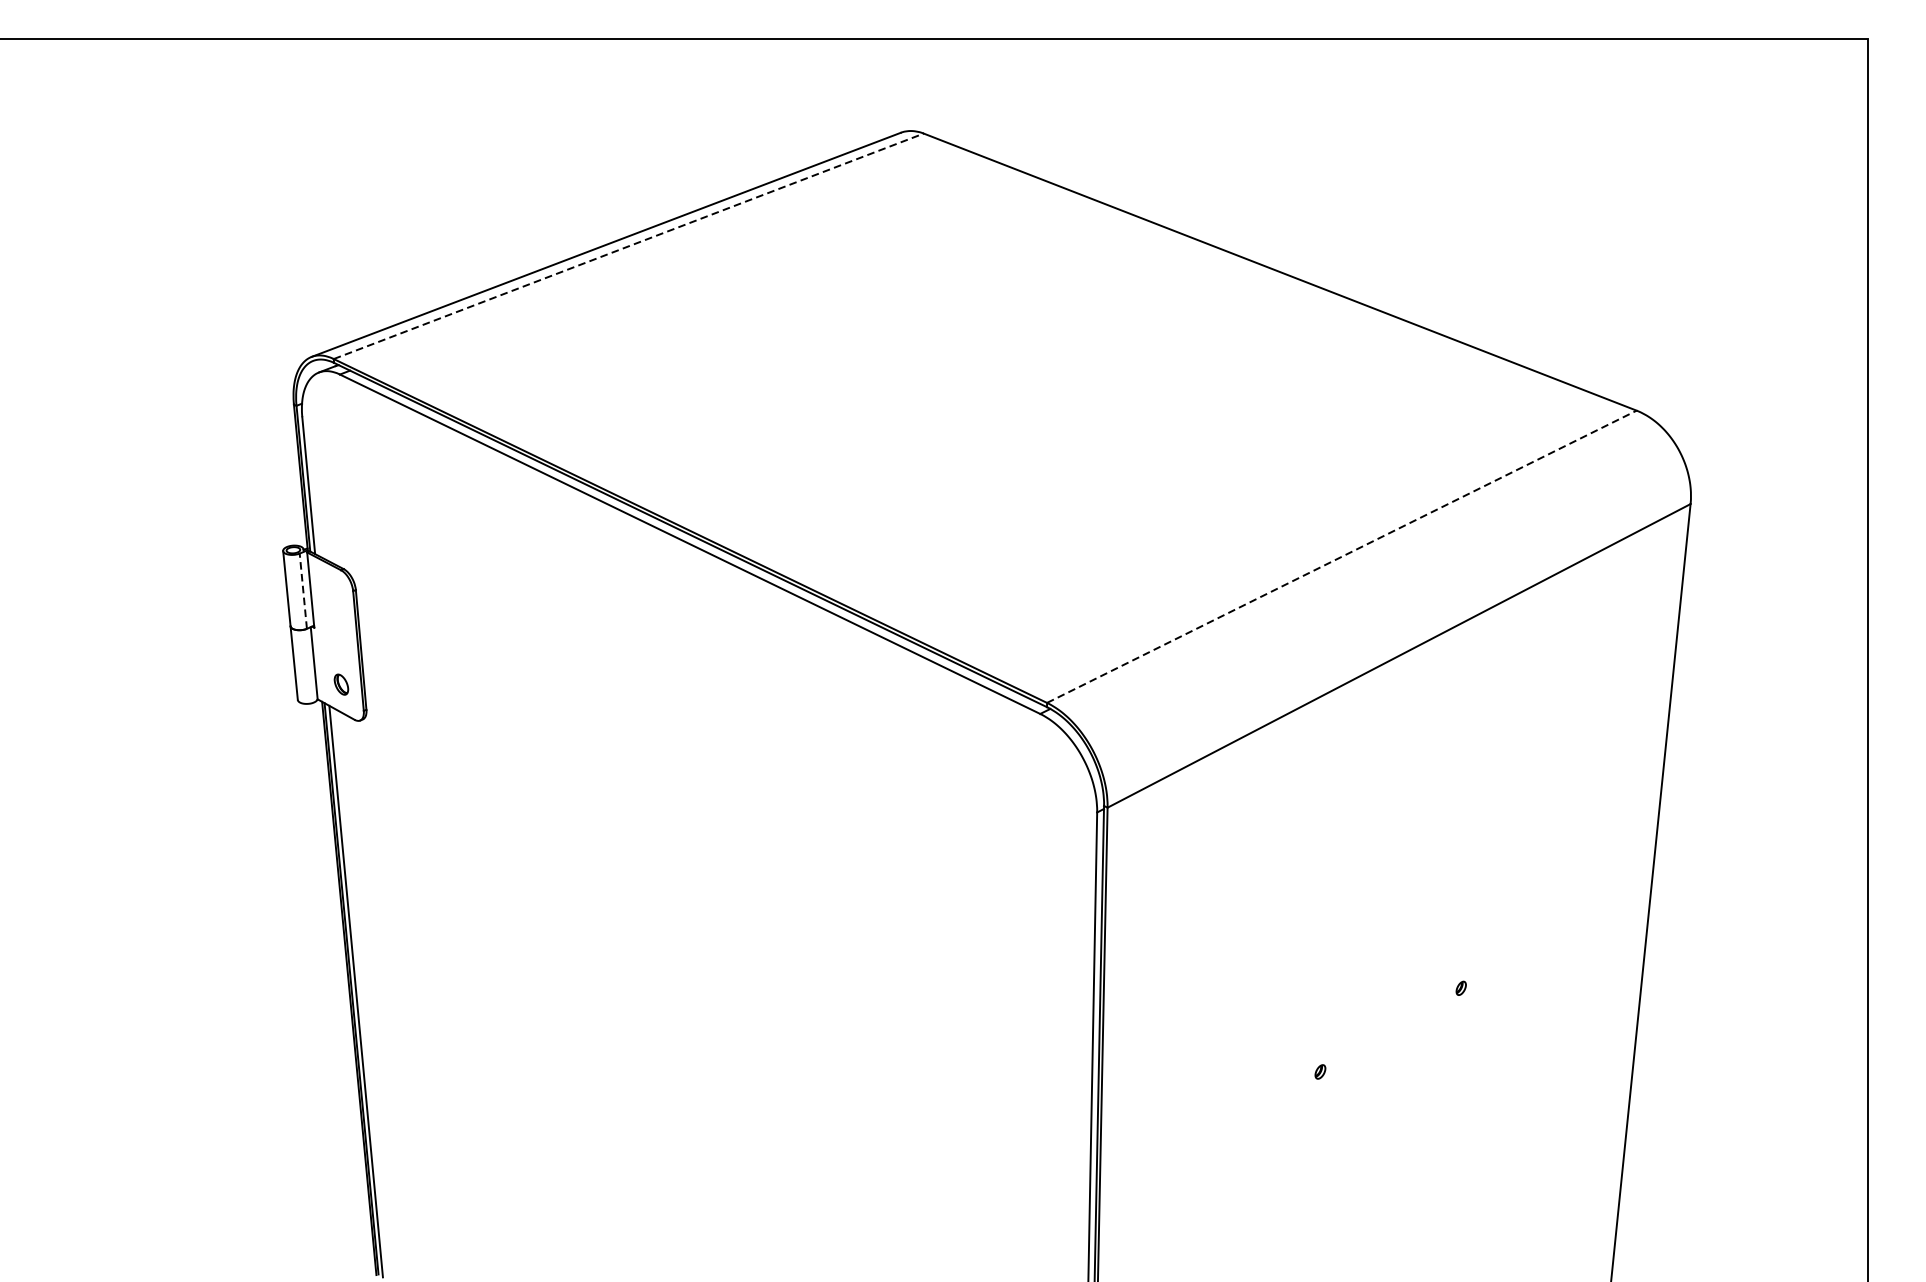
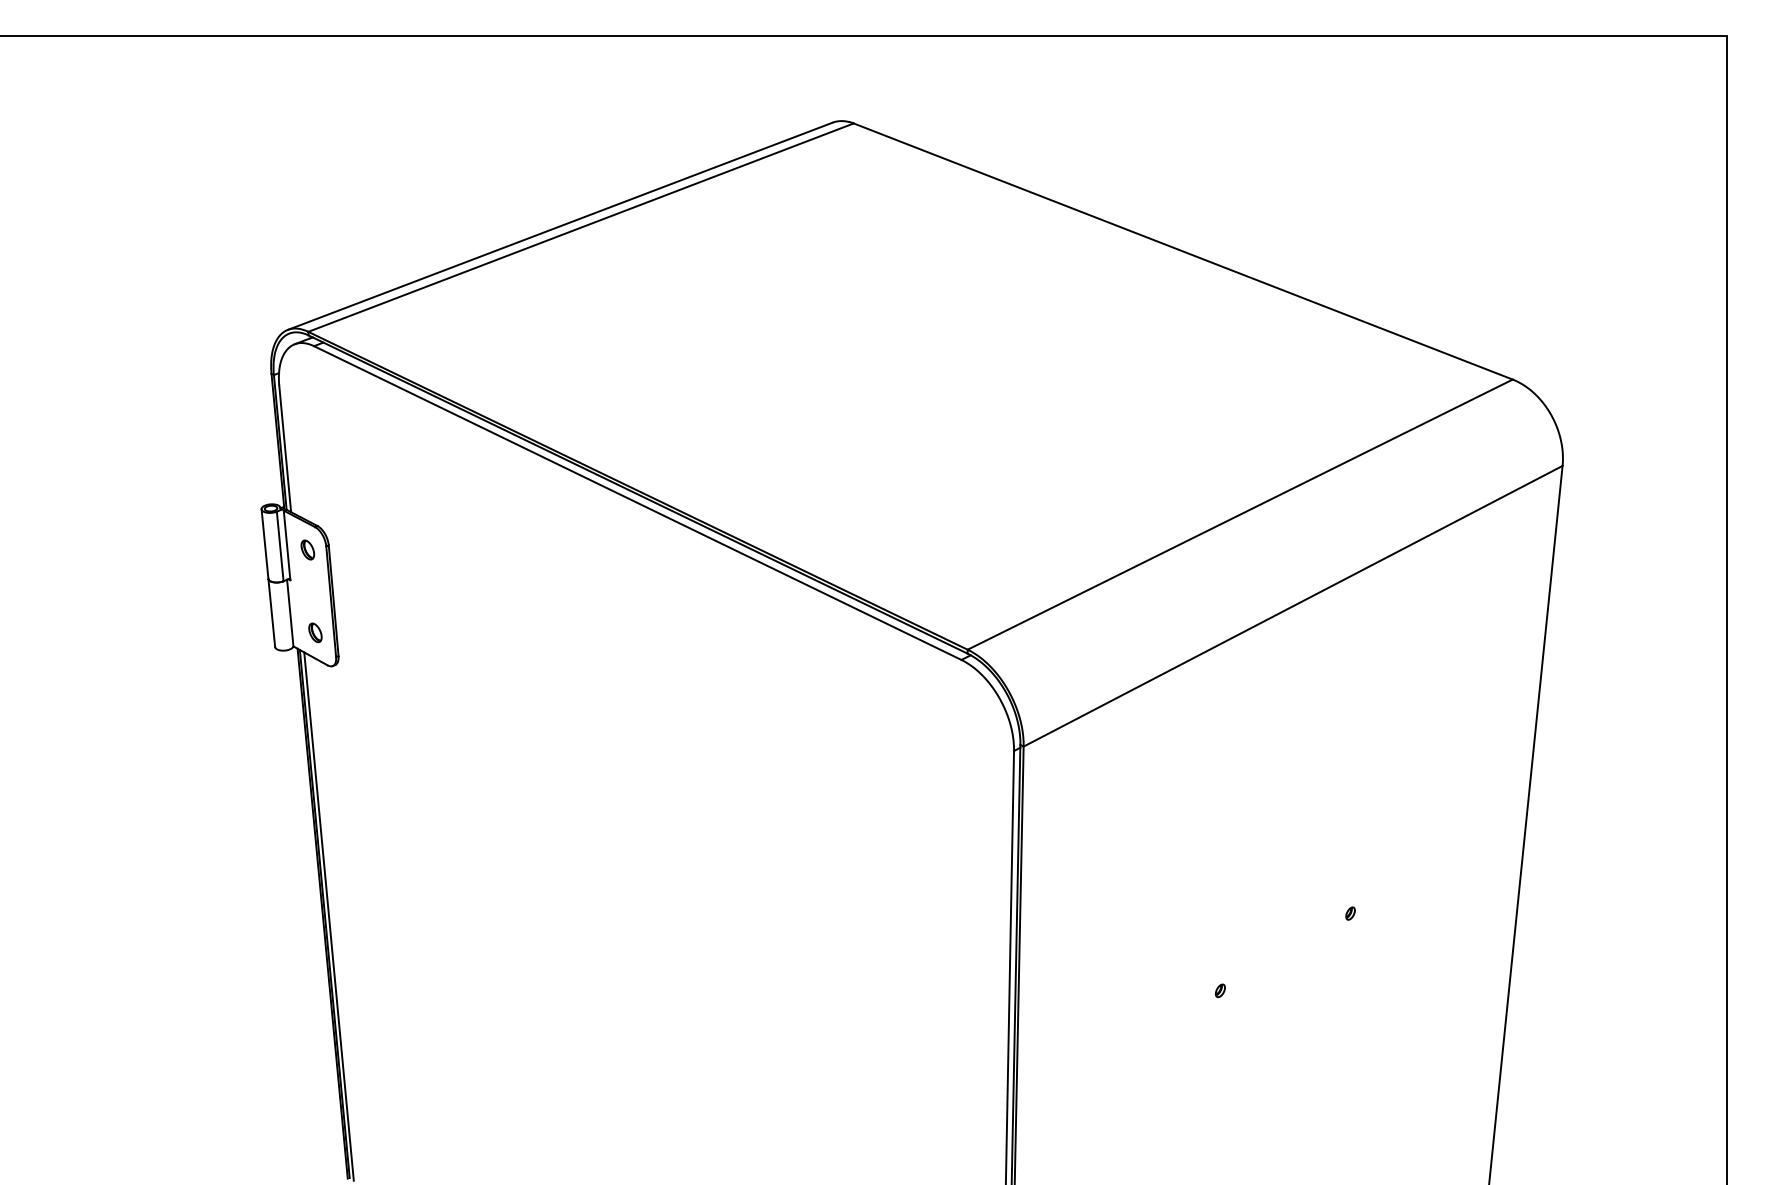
line: (629, 246) -> (581, 227), dashed -> solid
line: (1342, 556) -> (1240, 514), dashed -> solid
line: (303, 591) -> (280, 546), dashed -> solid
part: (332, 594) -> (307, 549), added

